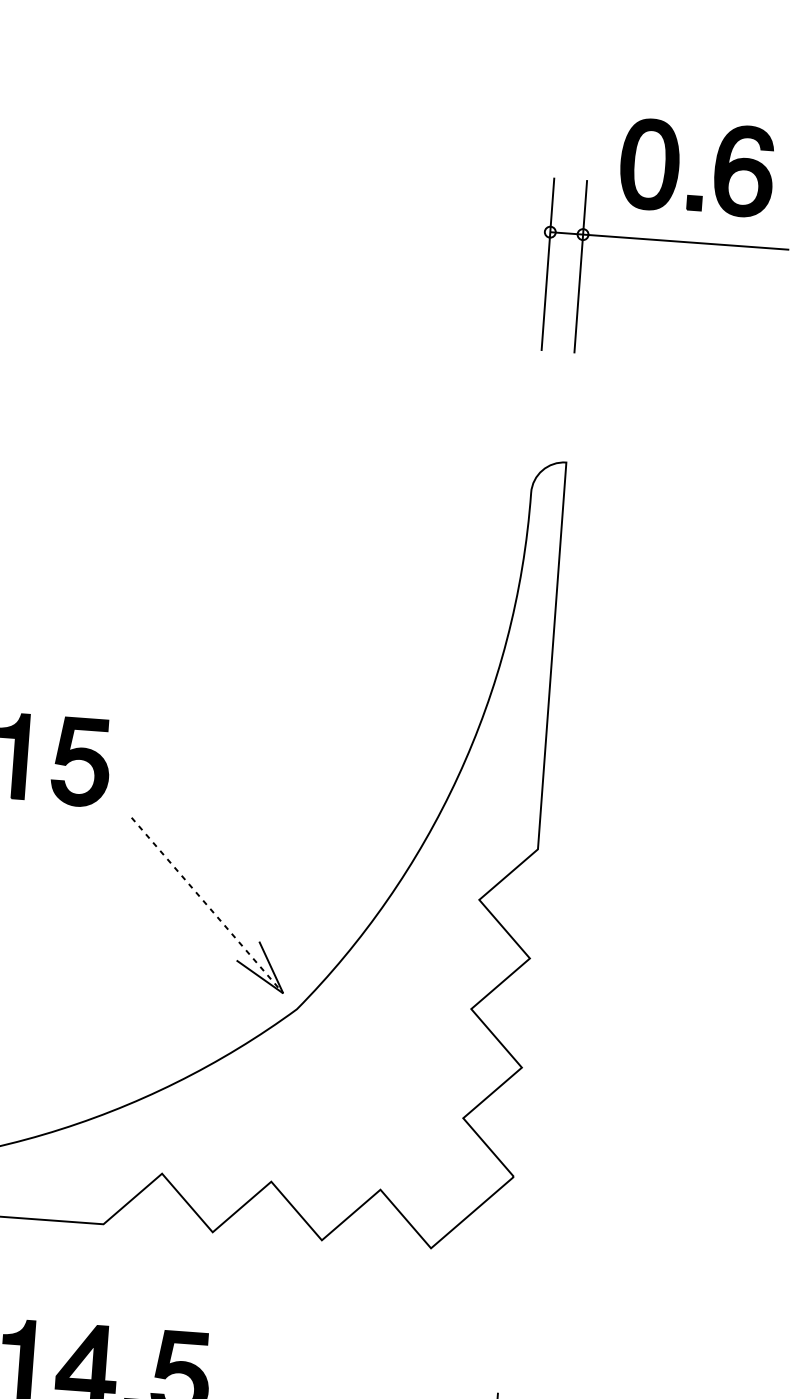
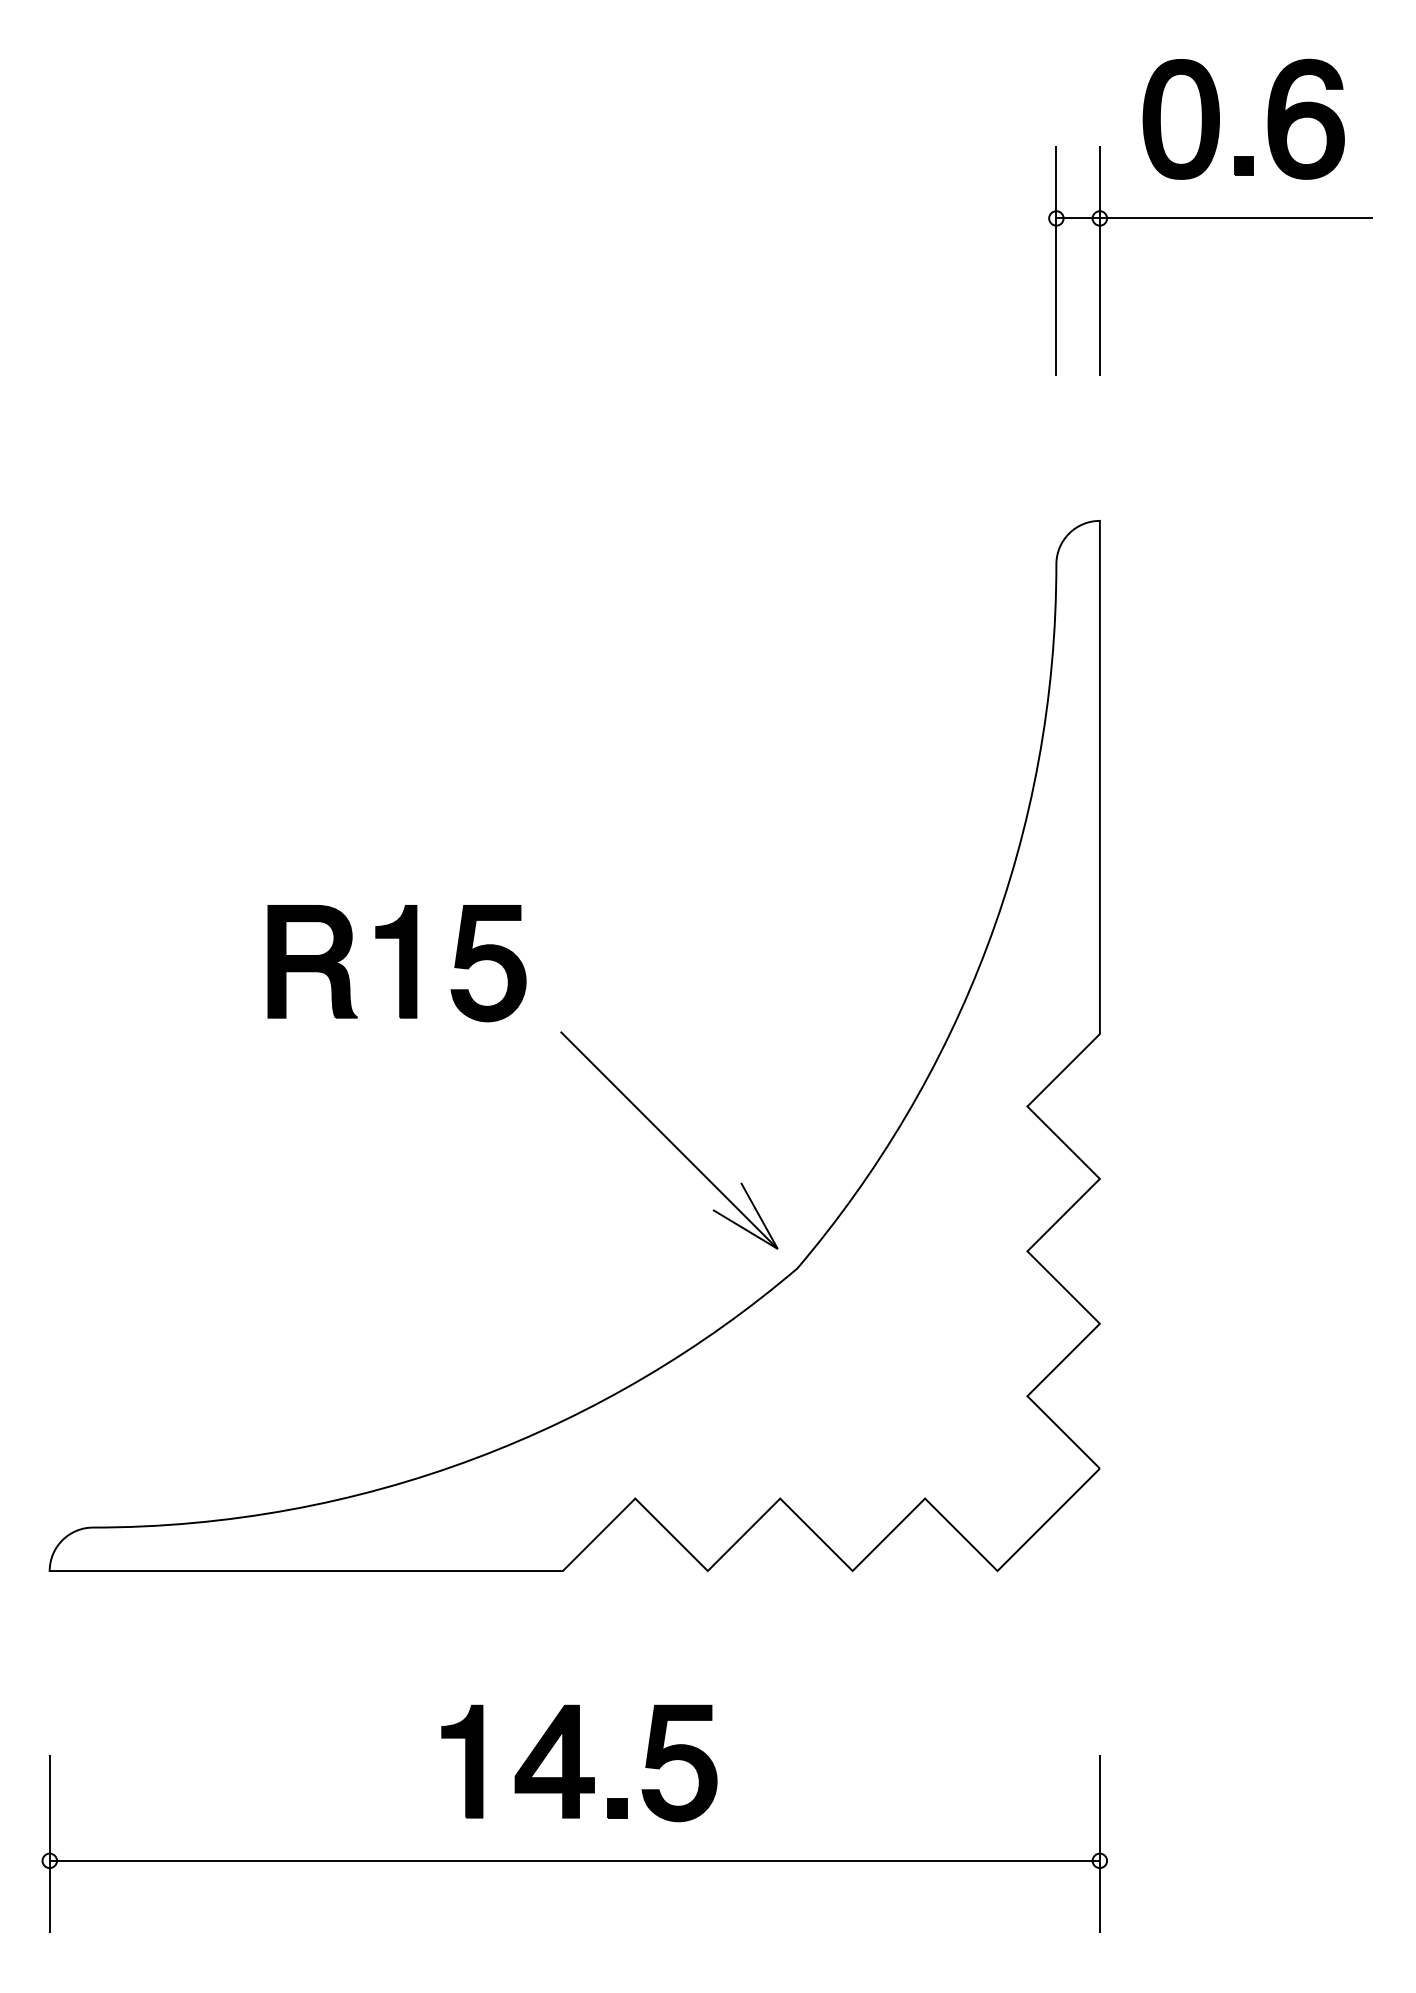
line: (207, 905) -> (669, 1140), dashed -> solid

